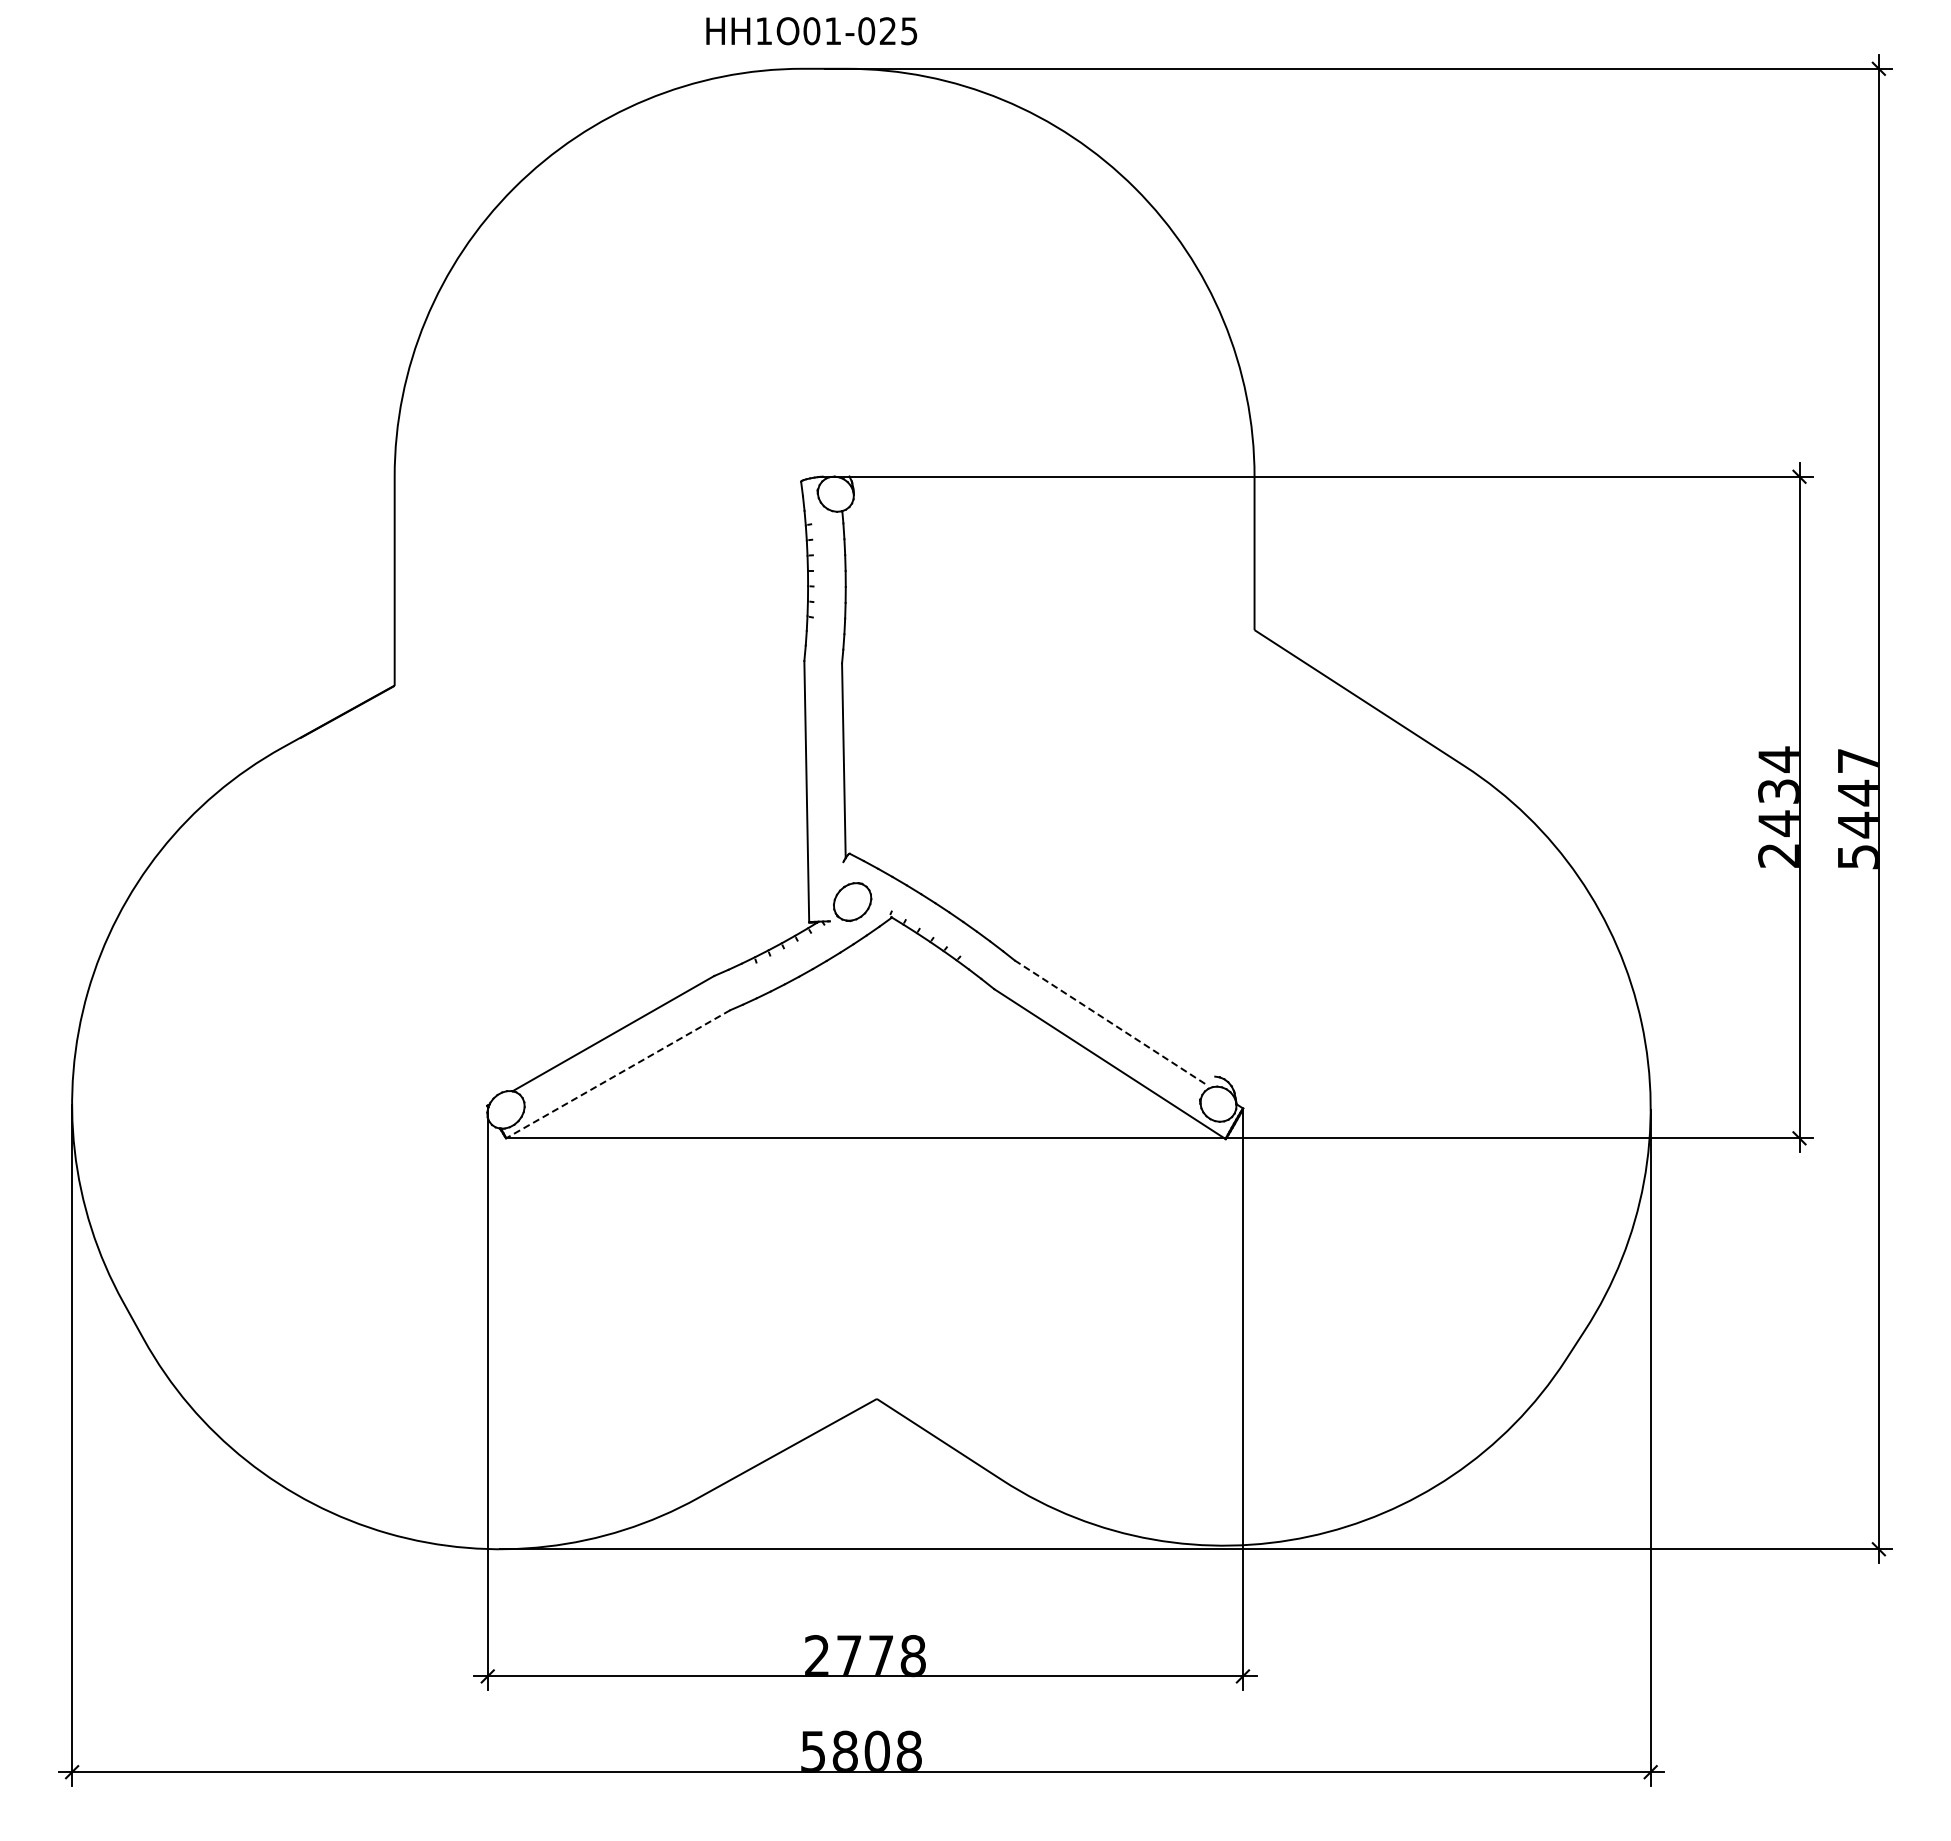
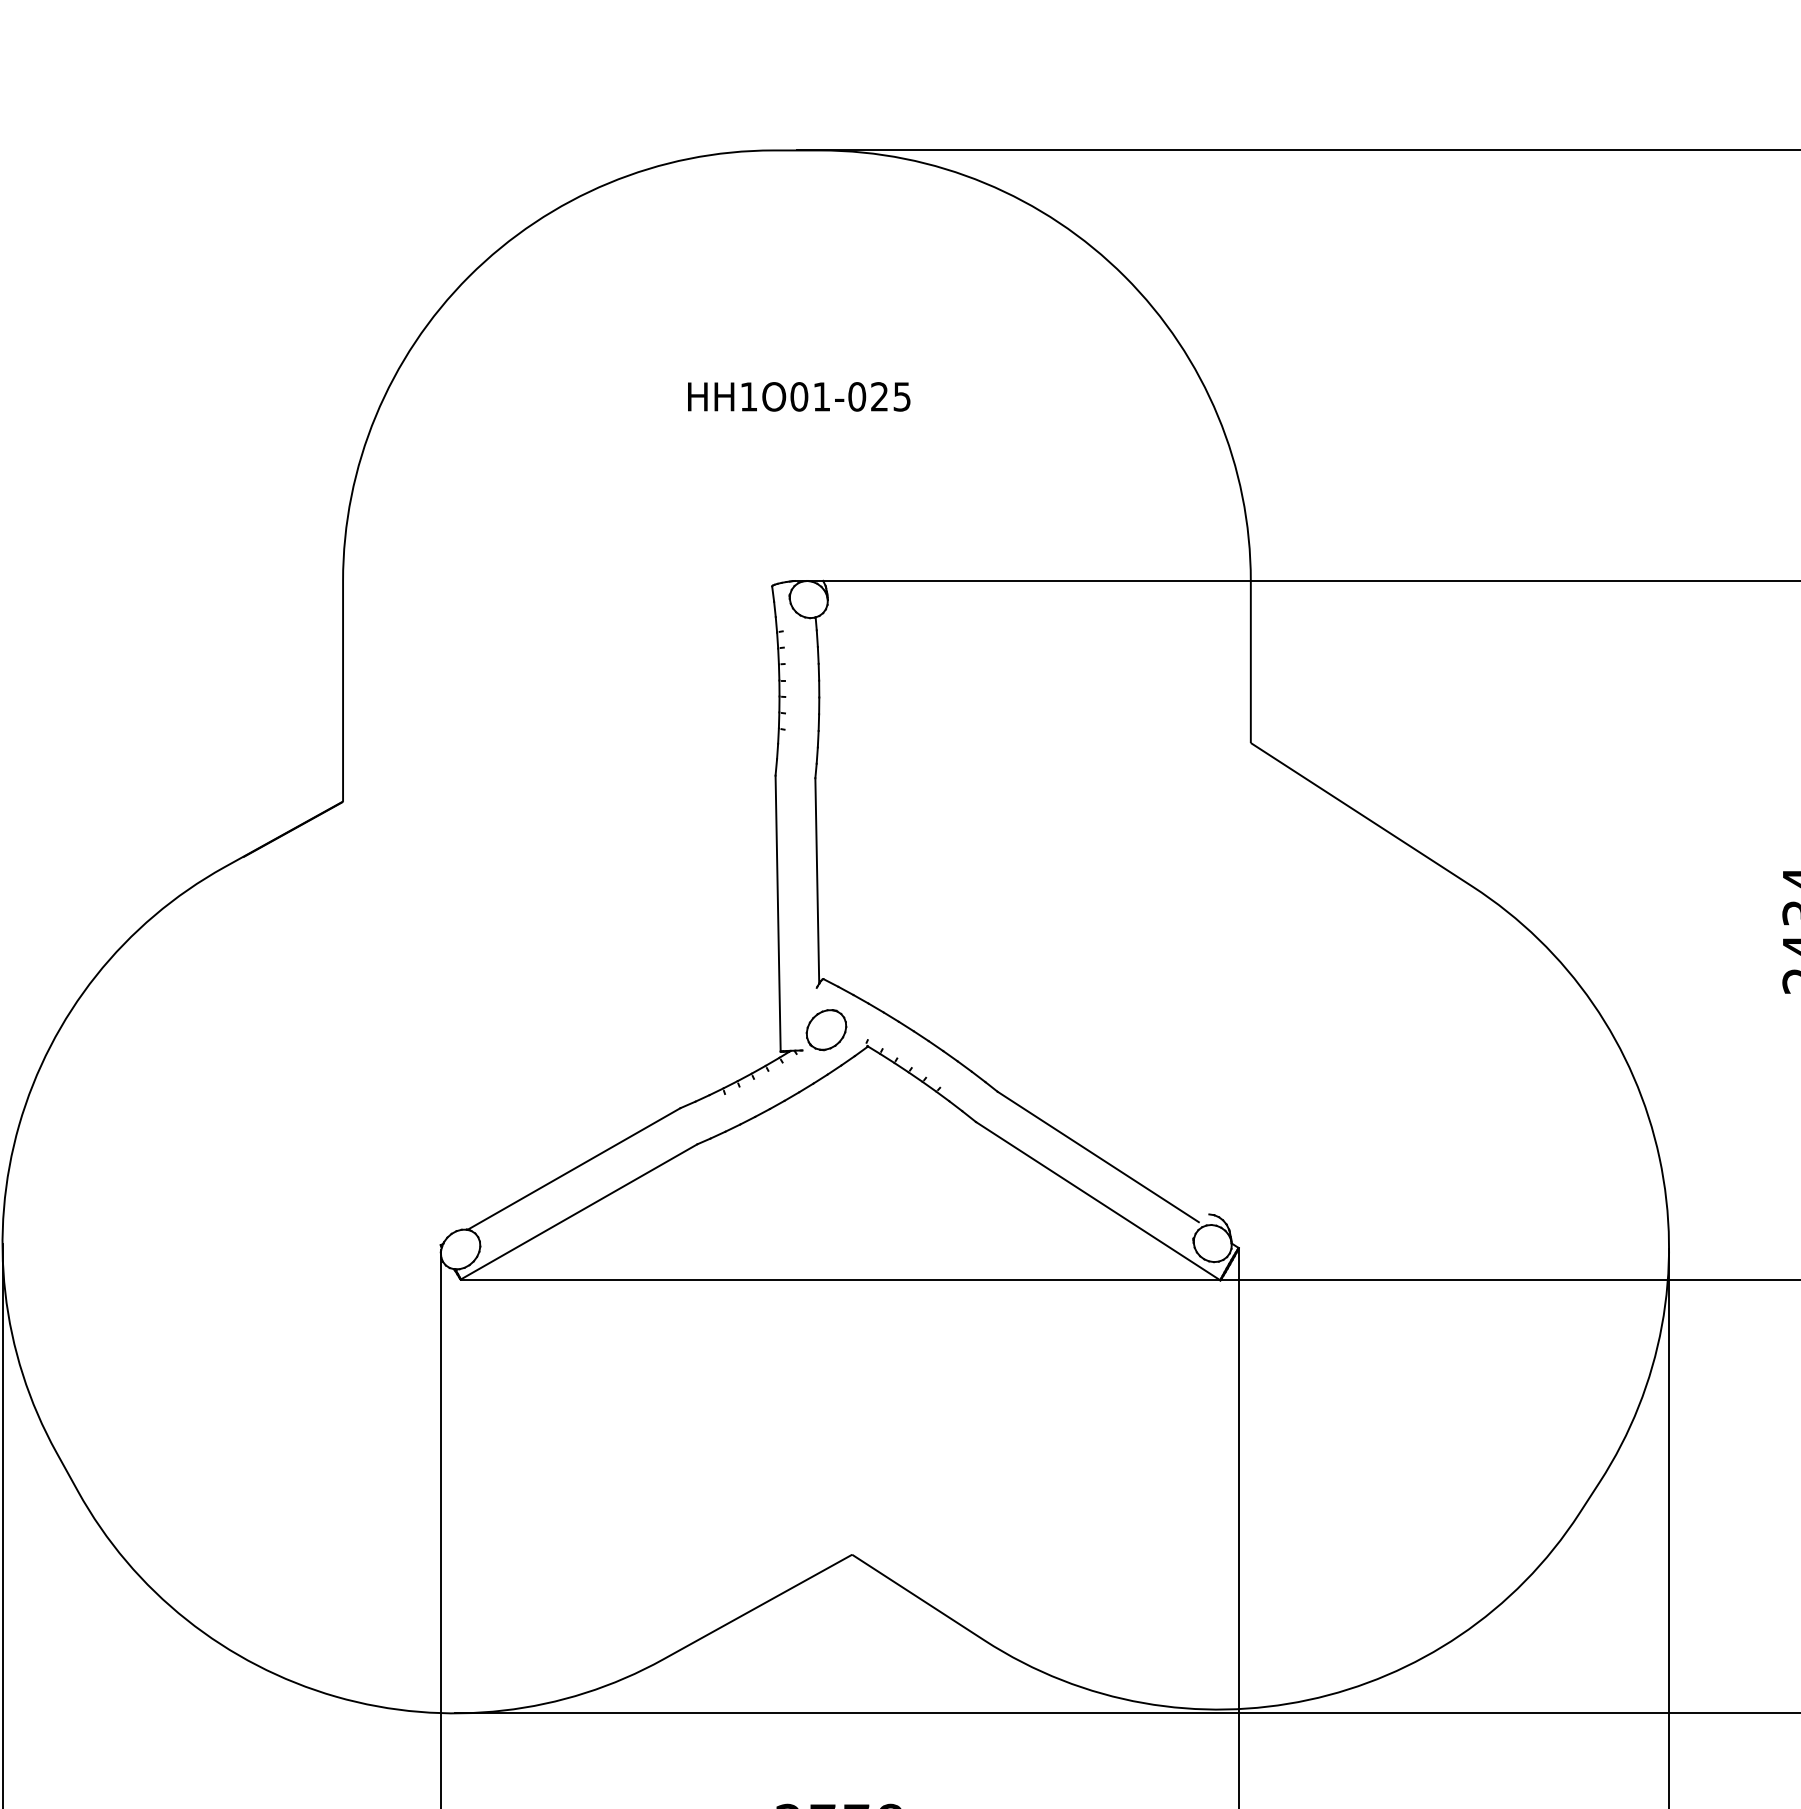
text: (811, 31) -> (798, 397), moved
line: (1110, 1022) -> (1098, 1157), dashed -> solid
line: (617, 1074) -> (578, 1212), dashed -> solid

